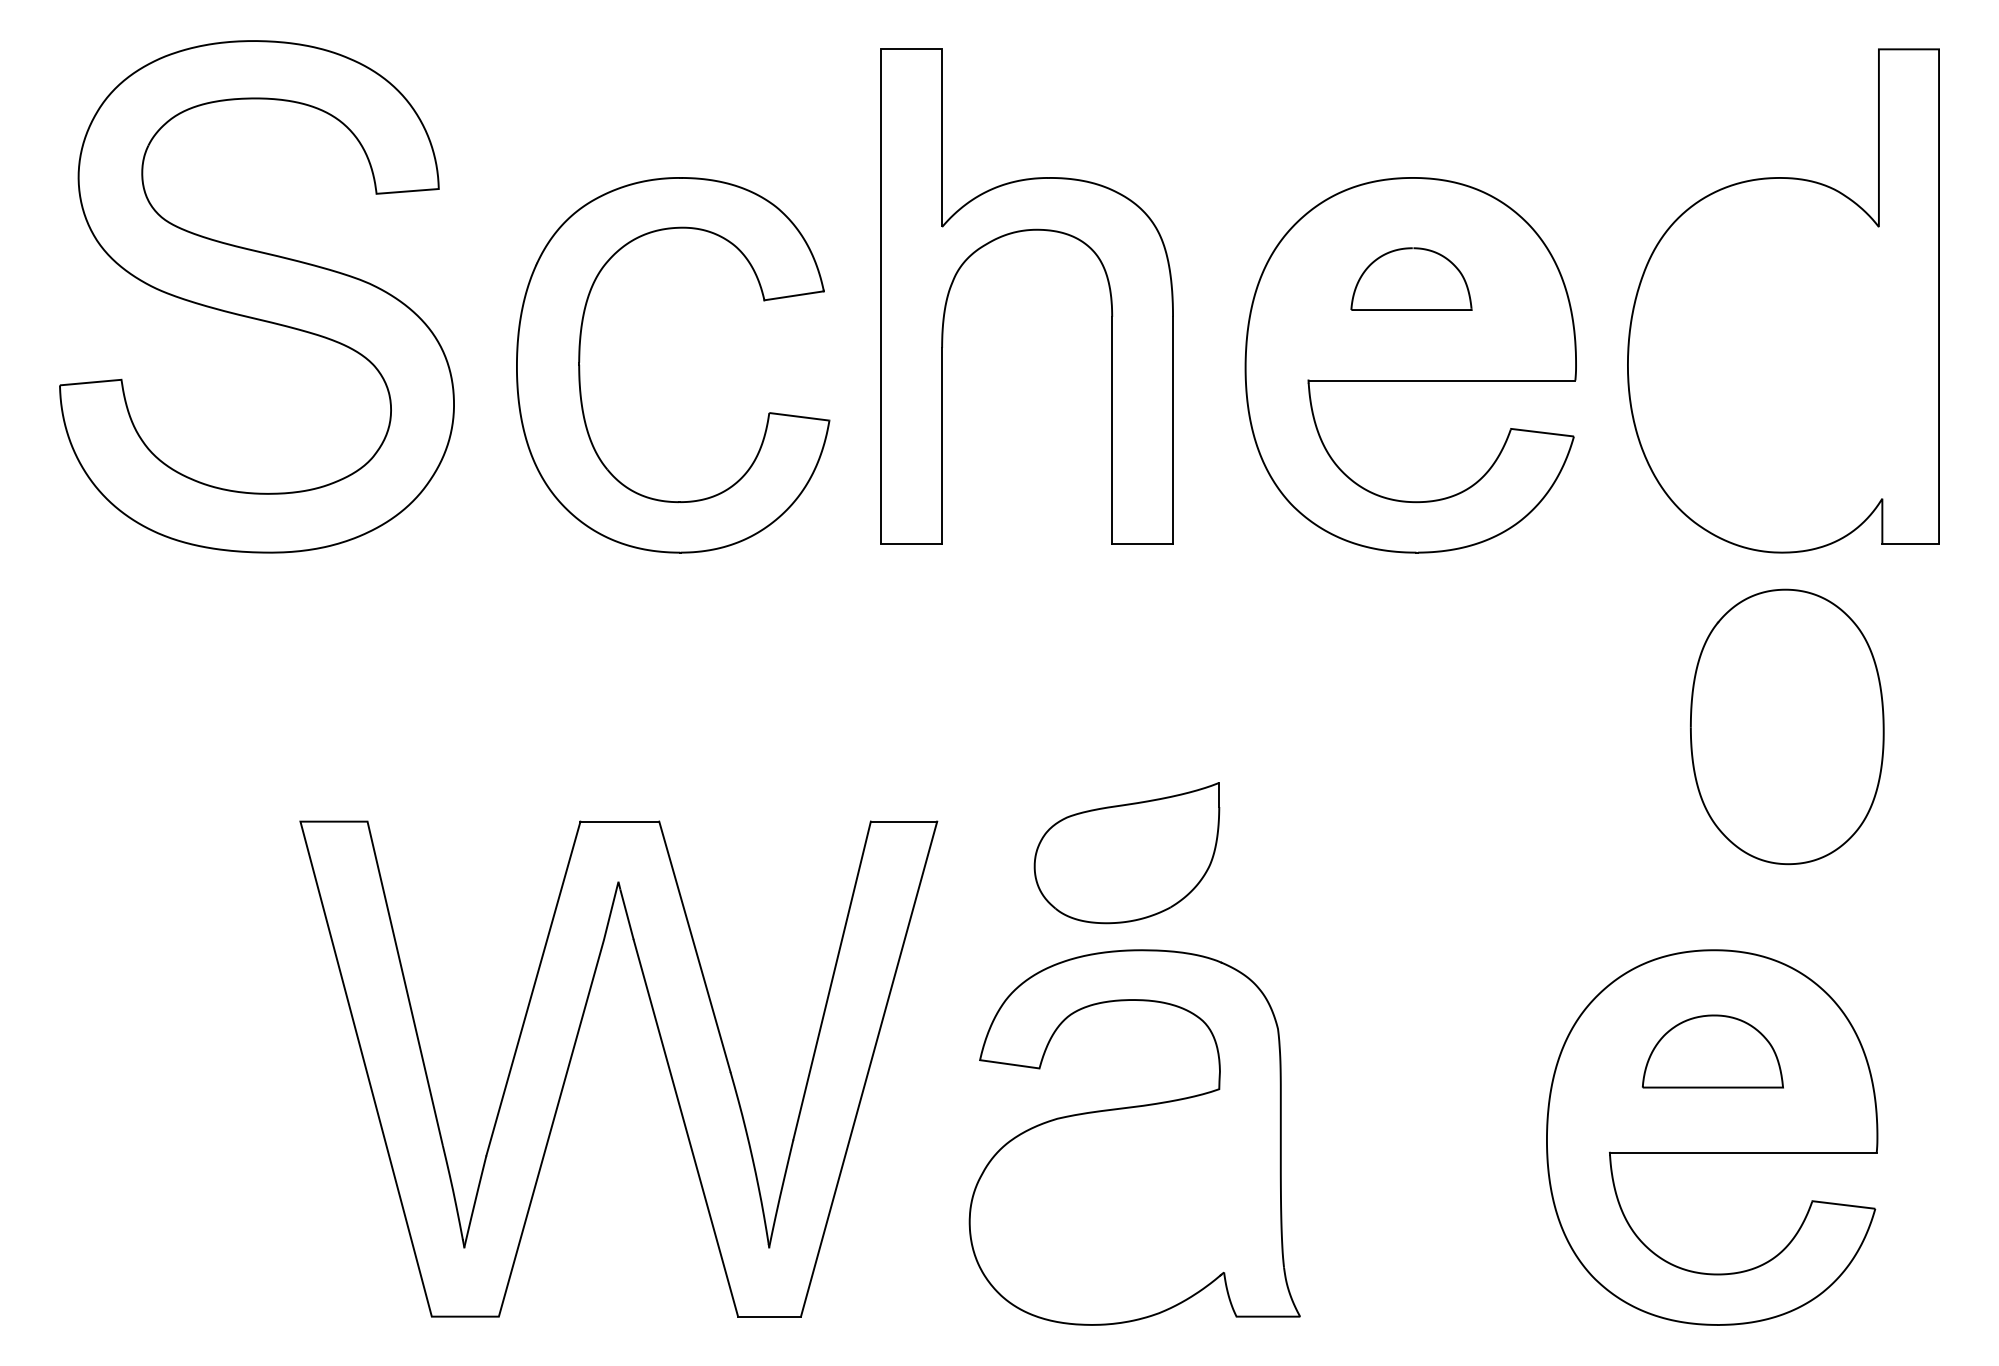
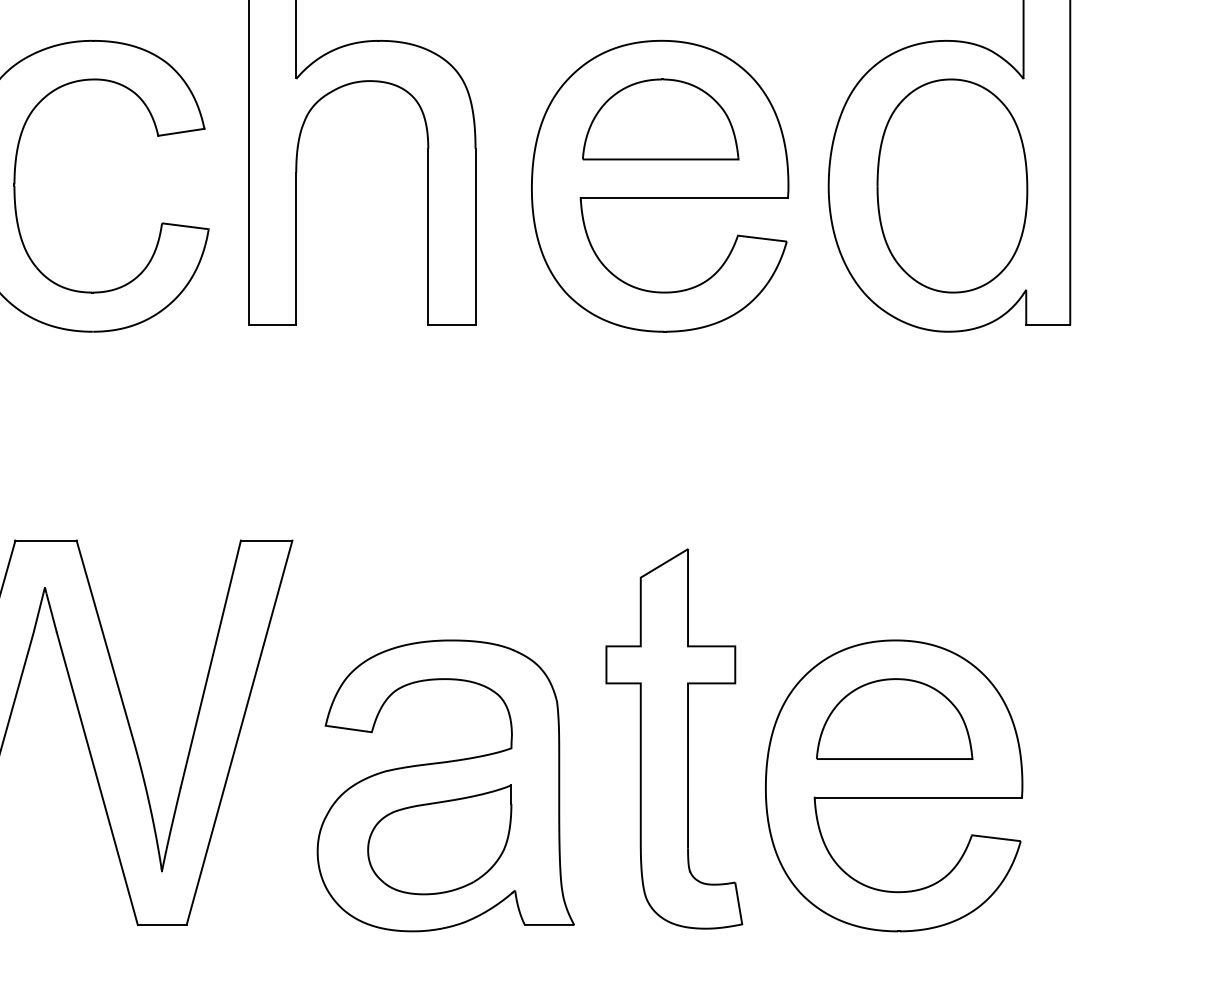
part: (1411, 278) -> (660, 118), size x1.67
part: (1787, 726) -> (952, 185), moved
part: (1126, 853) -> (439, 840), moved
part: (1712, 1051) -> (894, 719), size x1.43
part: (1428, 1077) -> (673, 739), added

